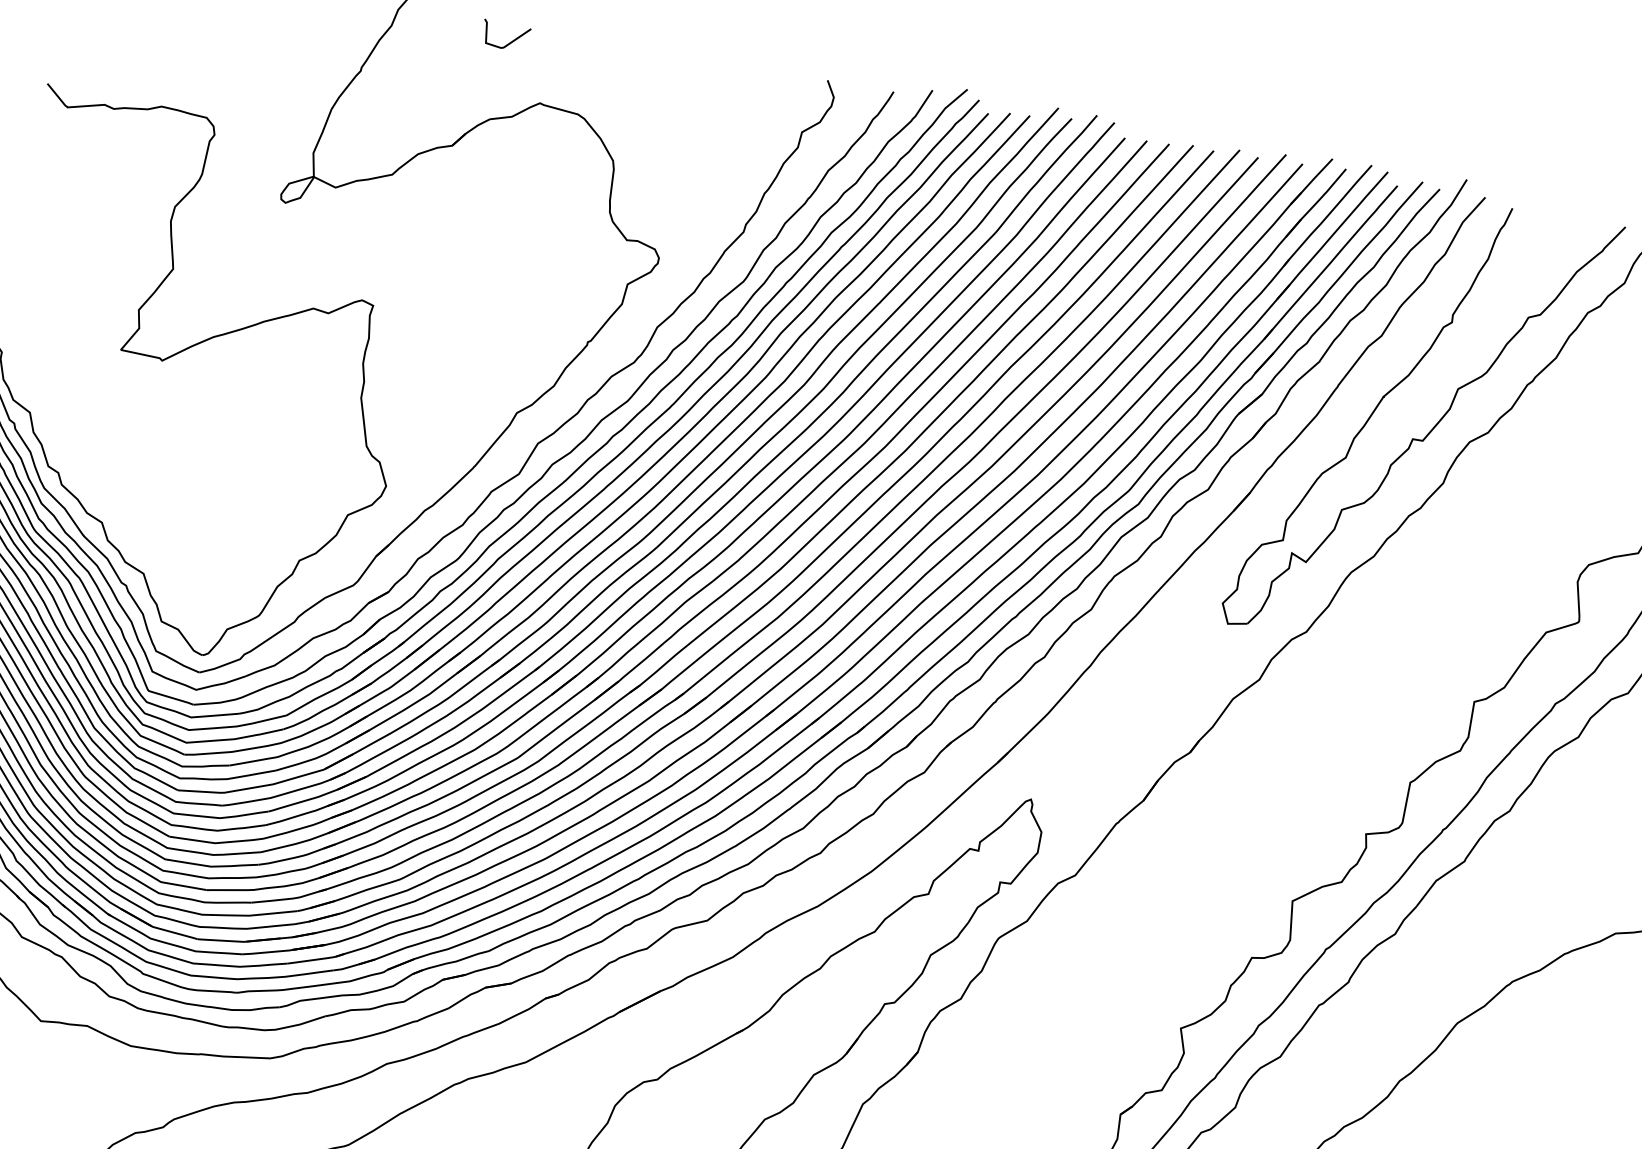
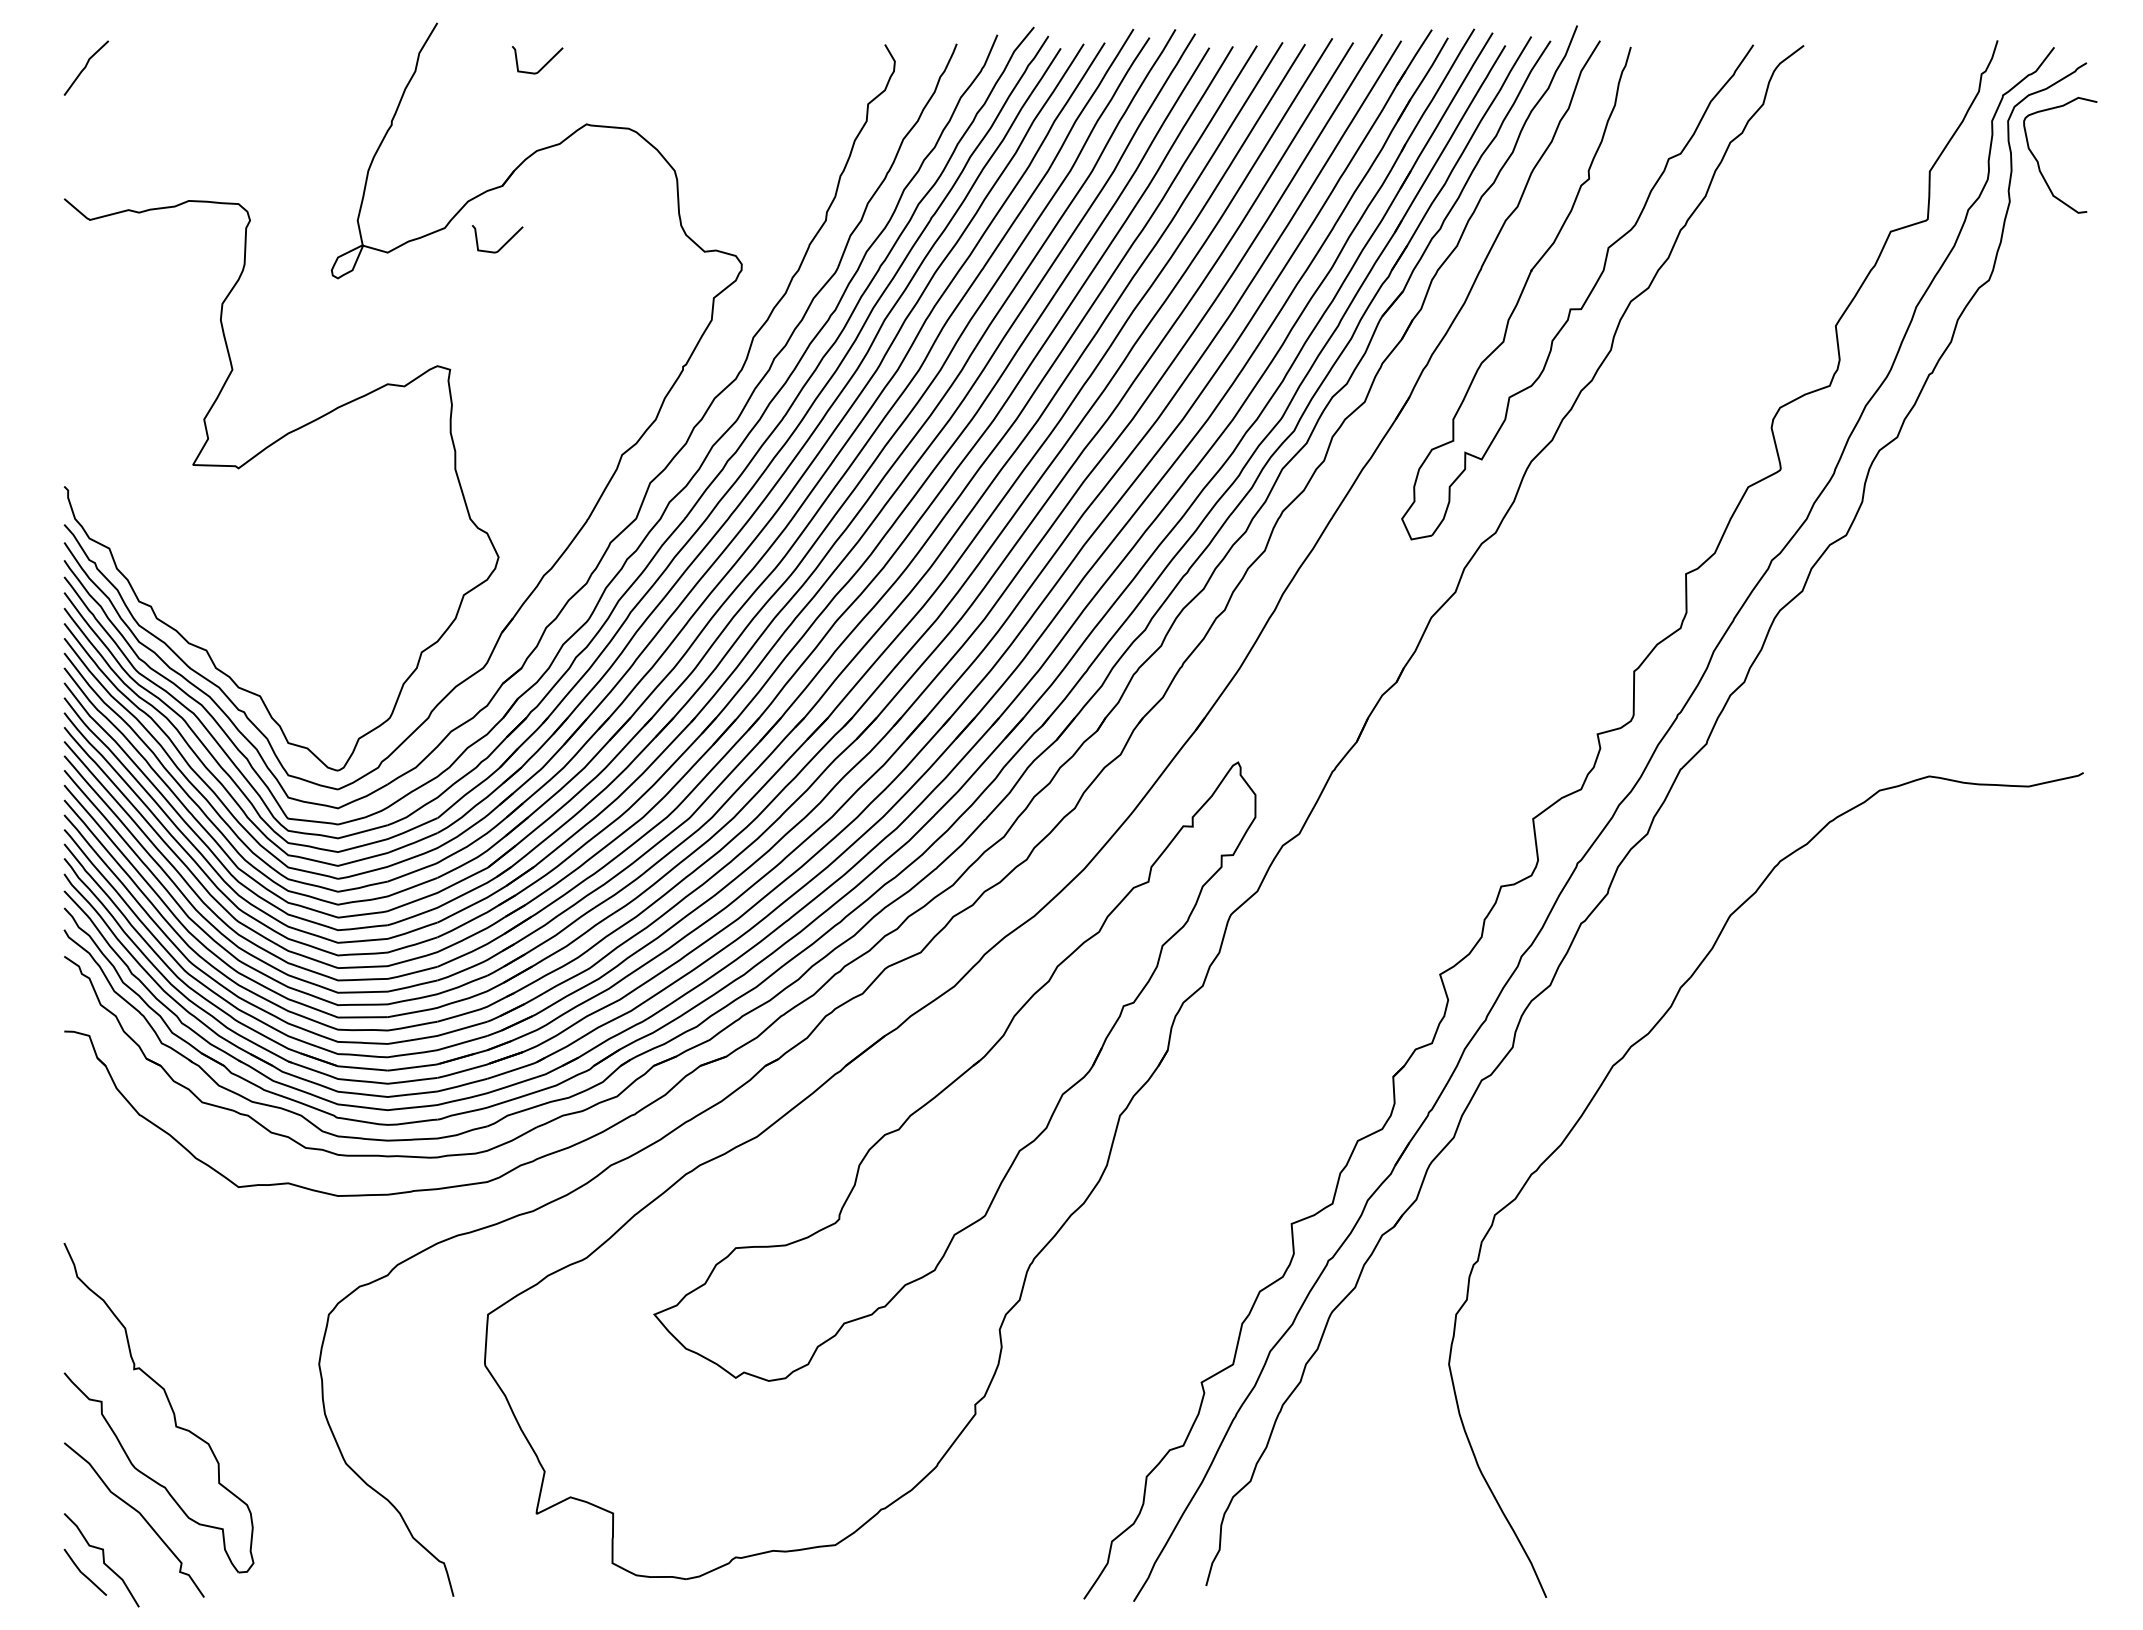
curve: (443, 199) -> (503, 244), added

